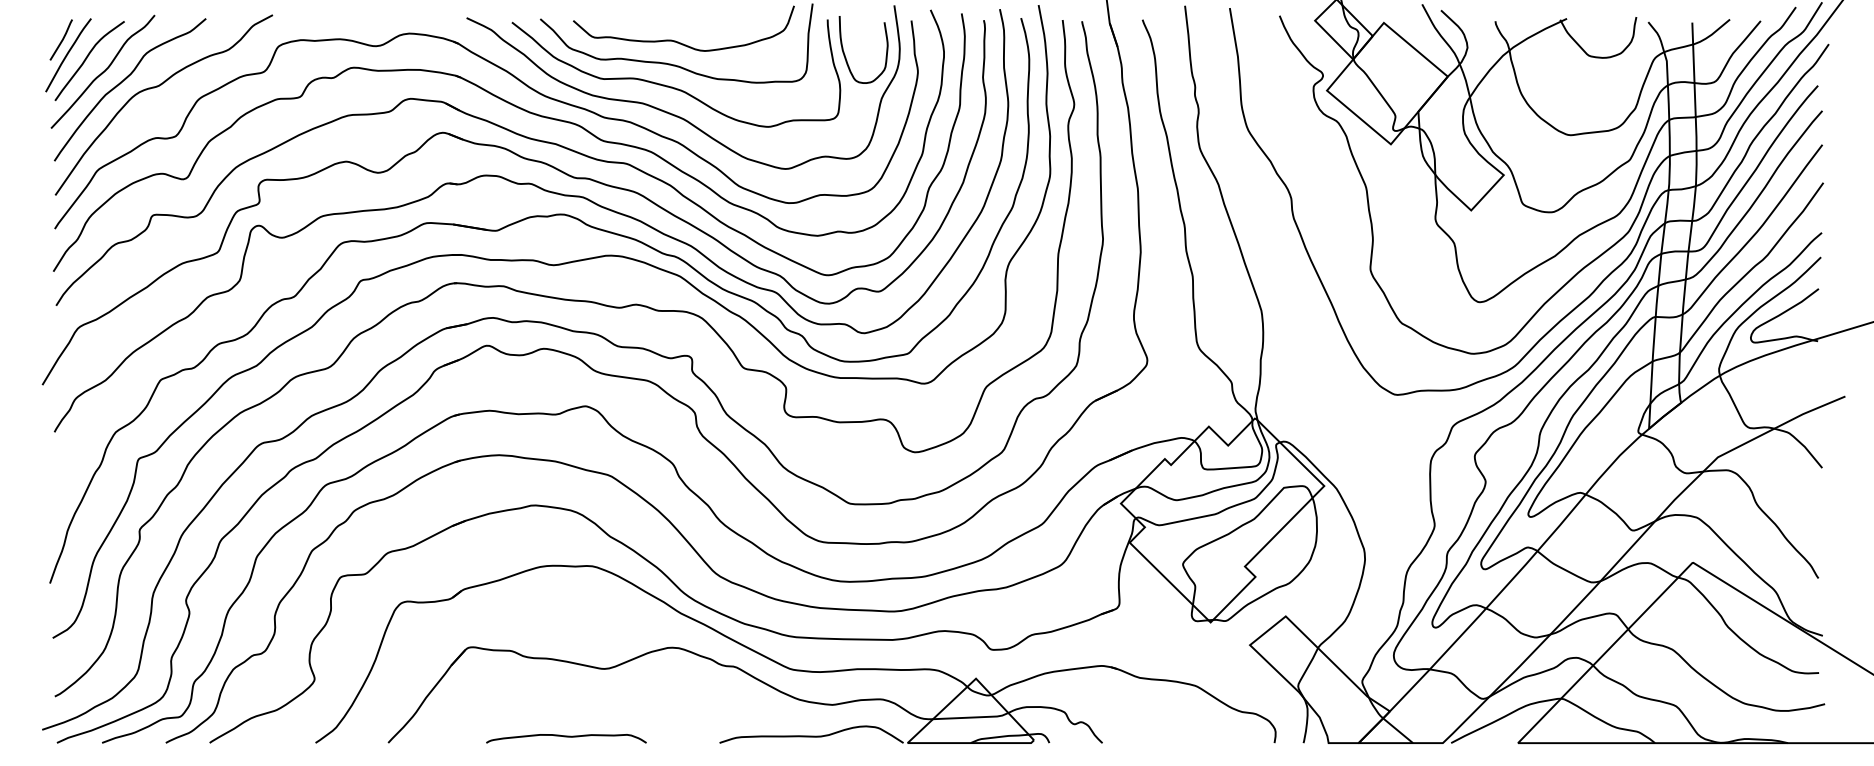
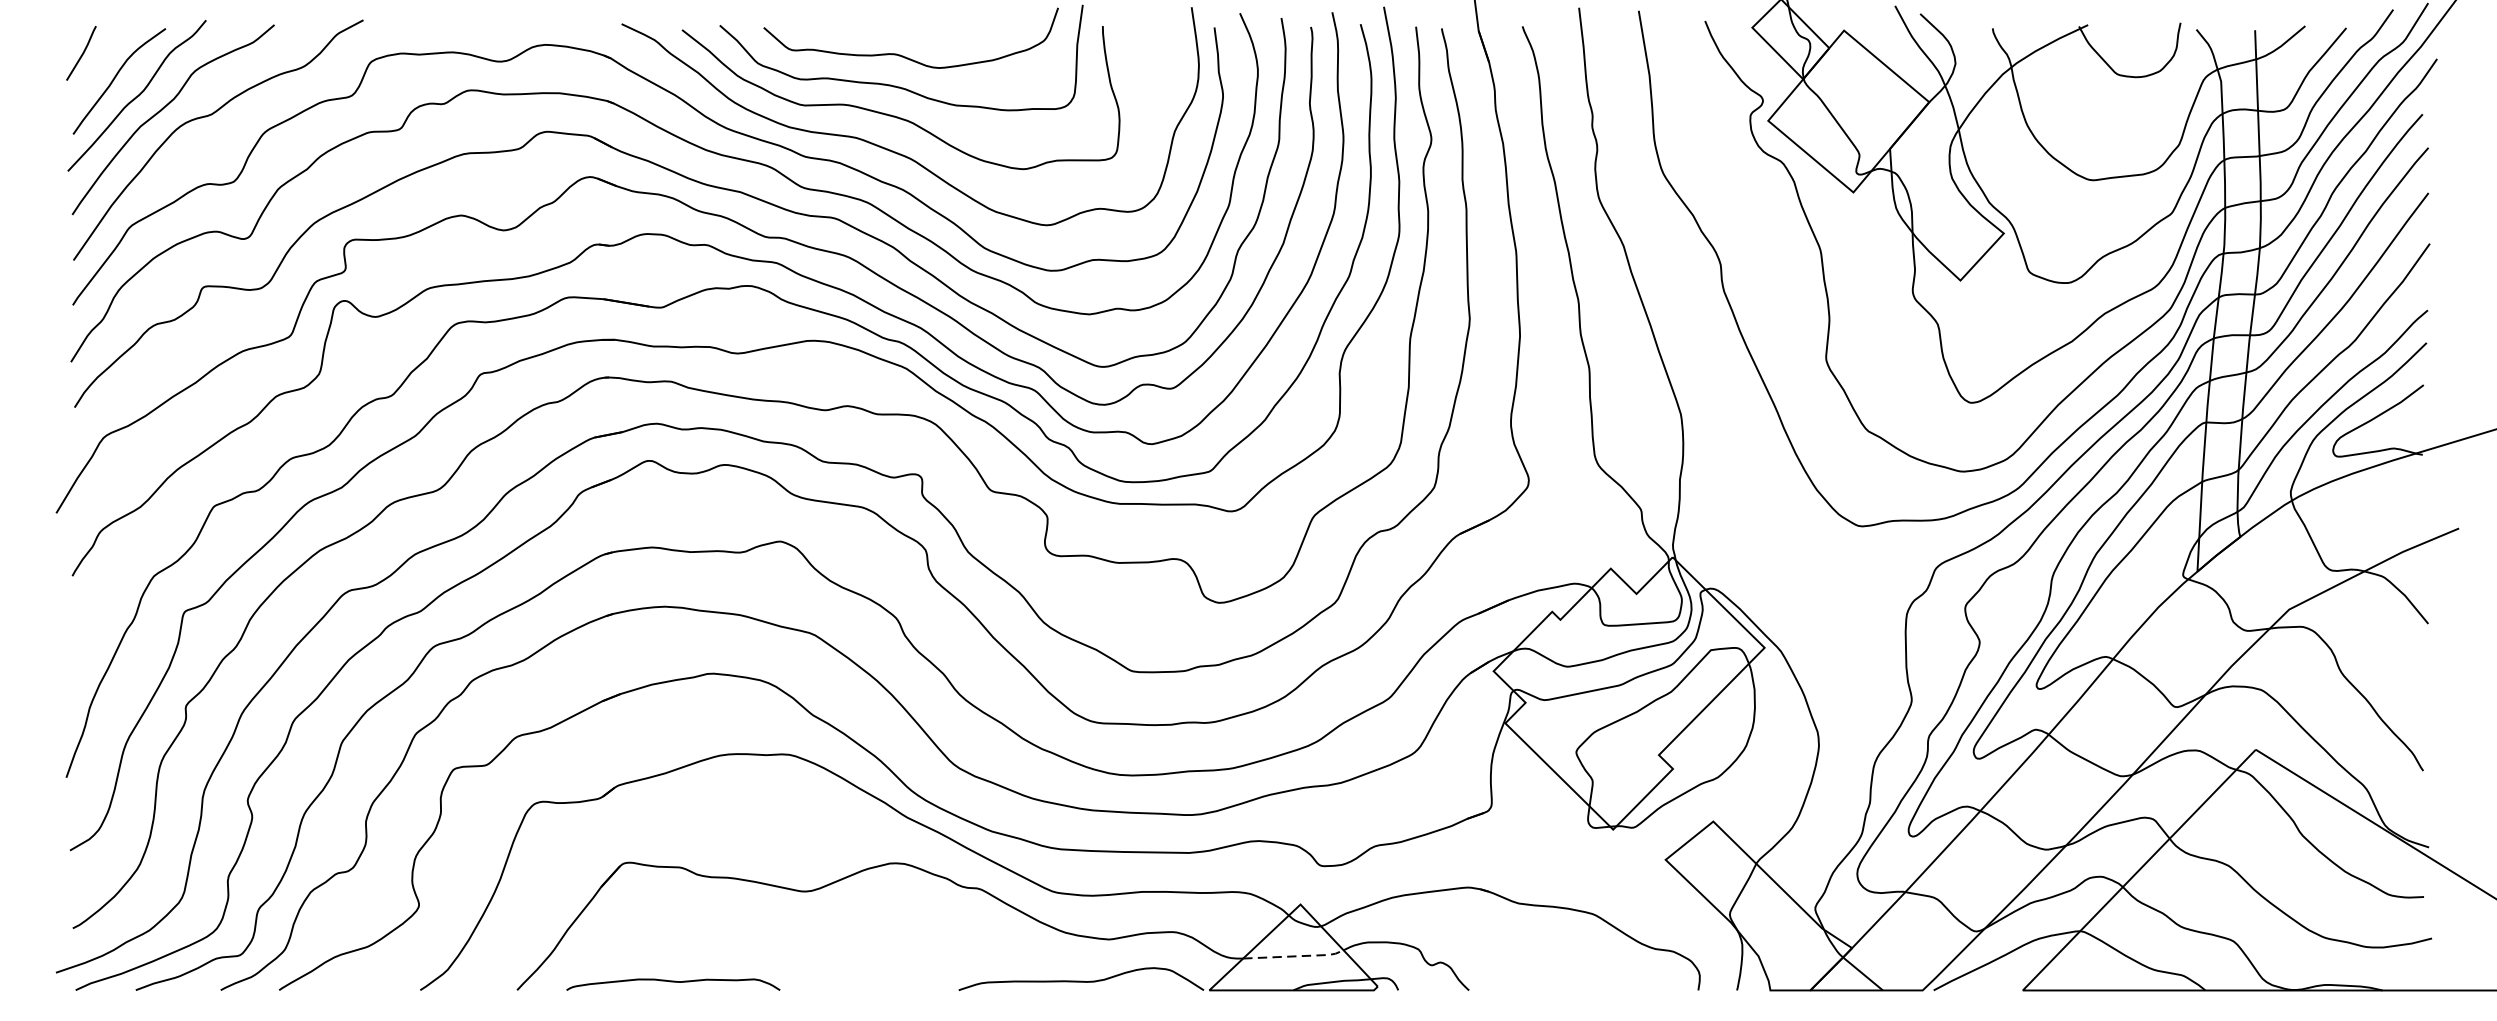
curve: (68, 54) -> (91, 72), removed
curve: (845, 54) -> (1126, 72), removed
line: (972, 717) -> (1295, 956), solid -> dashed
curve: (566, 737) -> (673, 982), moved

